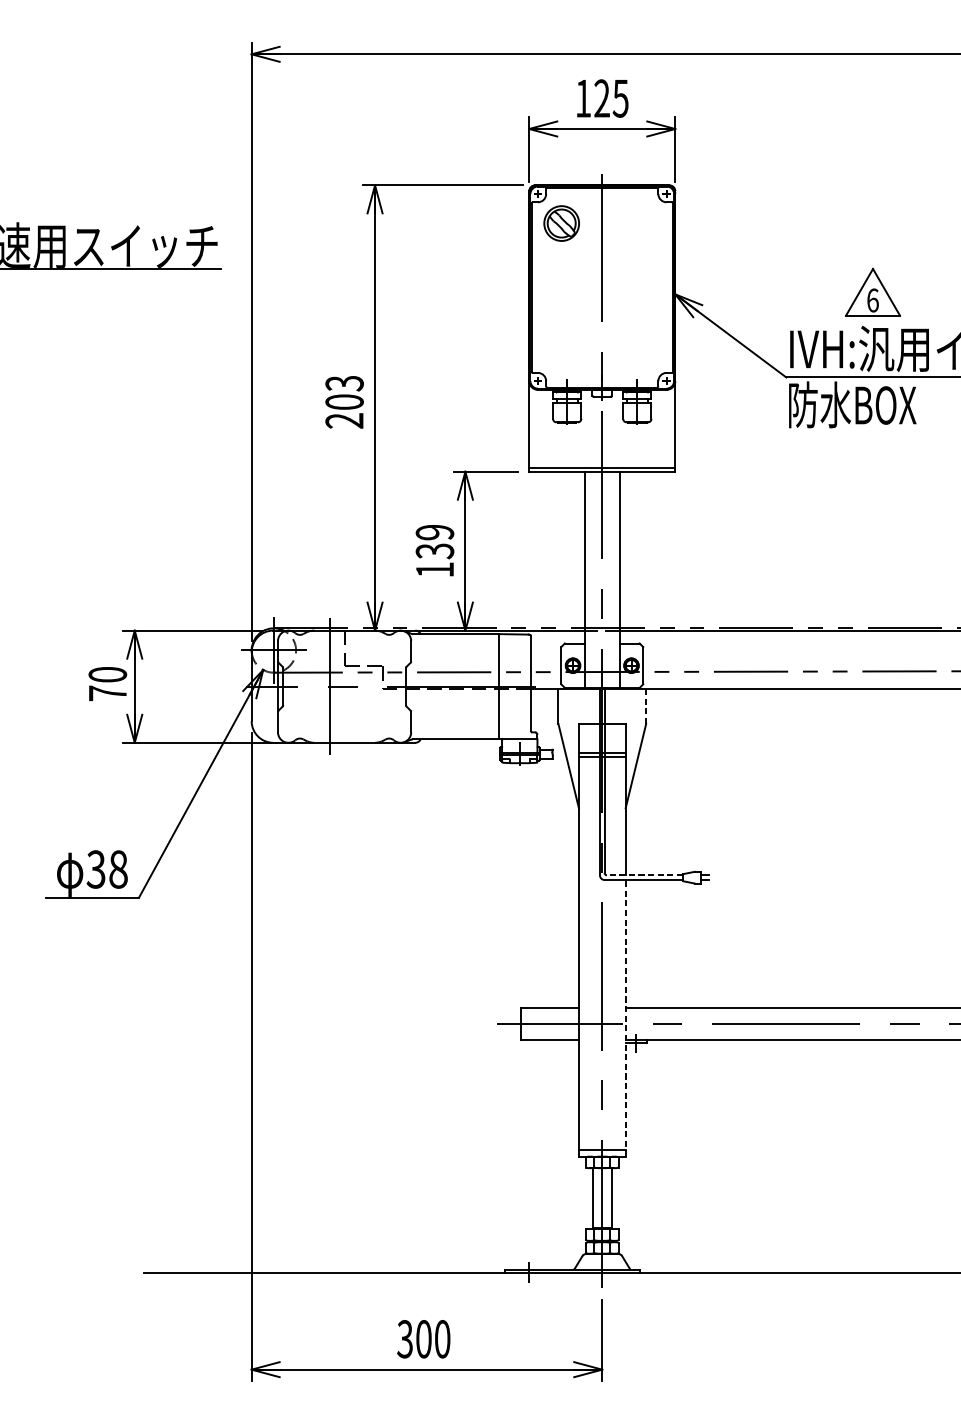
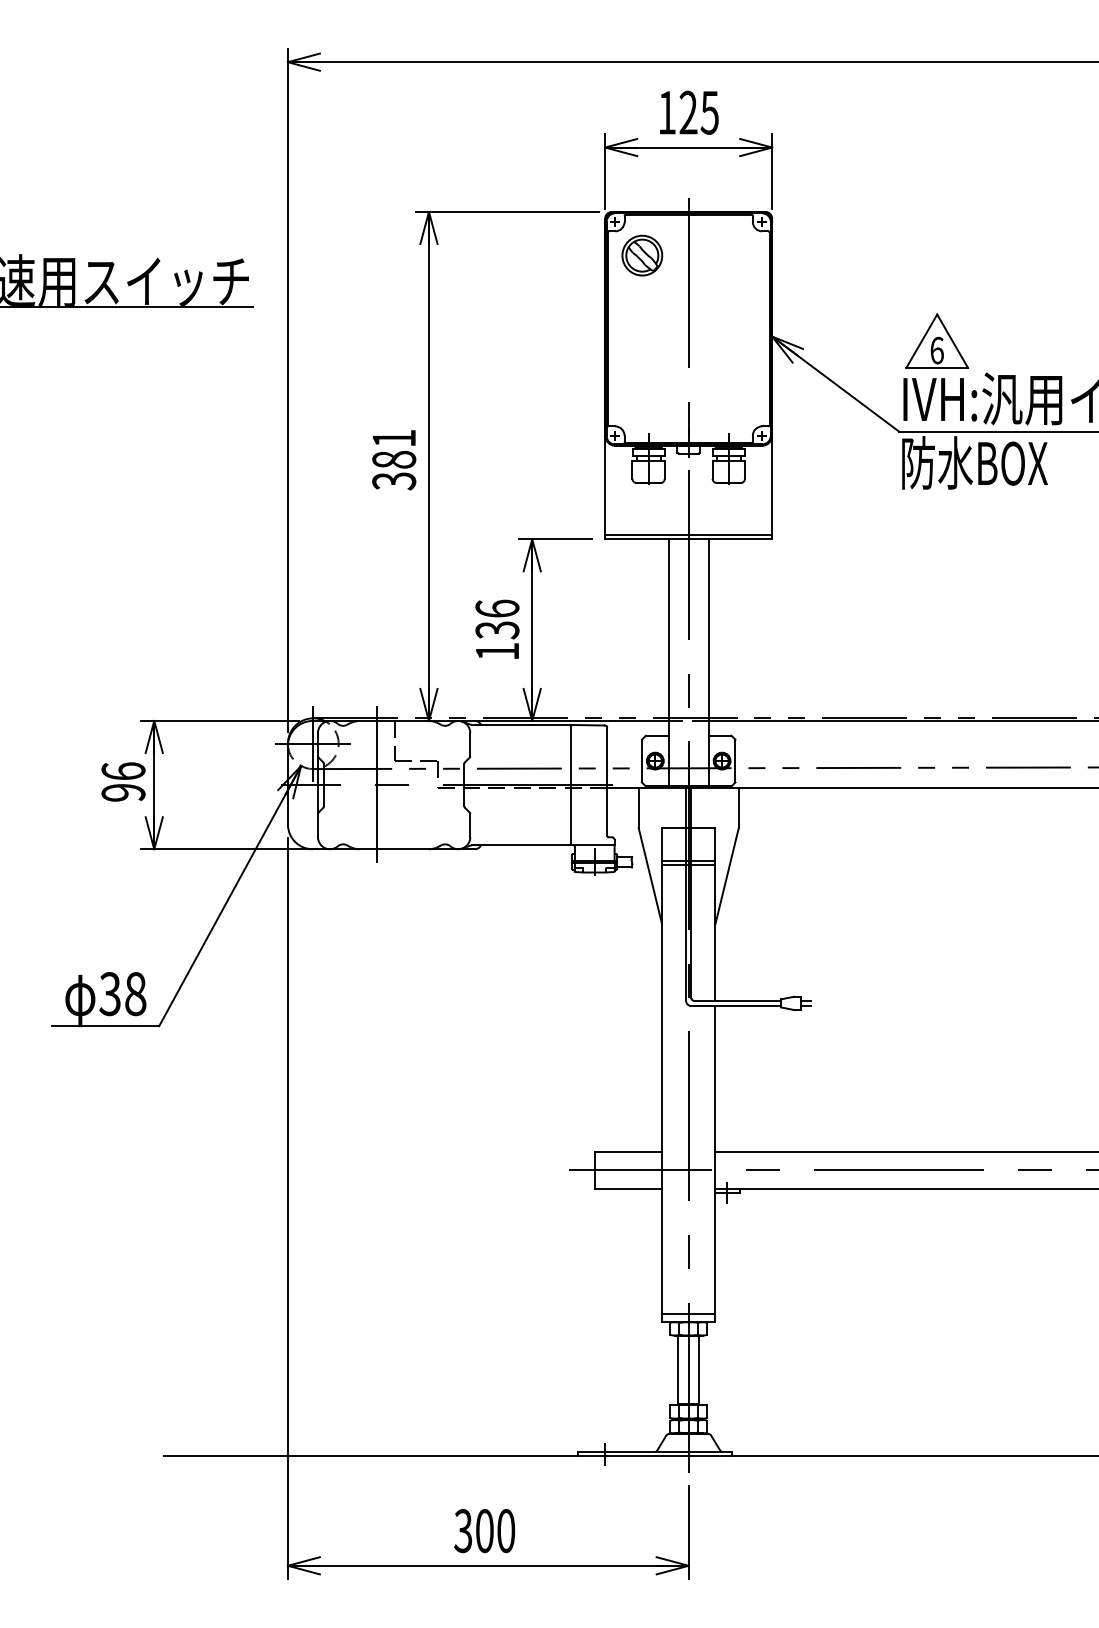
part: (873, 292) -> (937, 341), moved
text: (344, 401) -> (394, 459), 203 -> 381
text: (435, 532) -> (497, 608), 139 -> 136
text: (107, 683) -> (123, 781), 70 -> 96
line: (645, 706) -> (738, 807), dashed -> solid
line: (644, 875) -> (737, 1000), dashed -> solid
line: (625, 1017) -> (715, 1163), dashed -> solid

